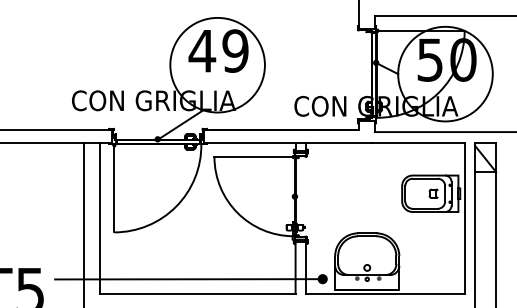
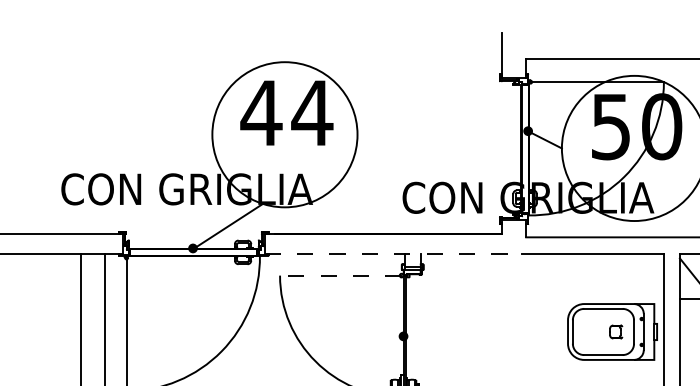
text: (235, 50) -> (312, 112), 49 -> 44
line: (288, 142) -> (393, 253), solid -> dashed
line: (254, 157) -> (341, 276), solid -> dashed

